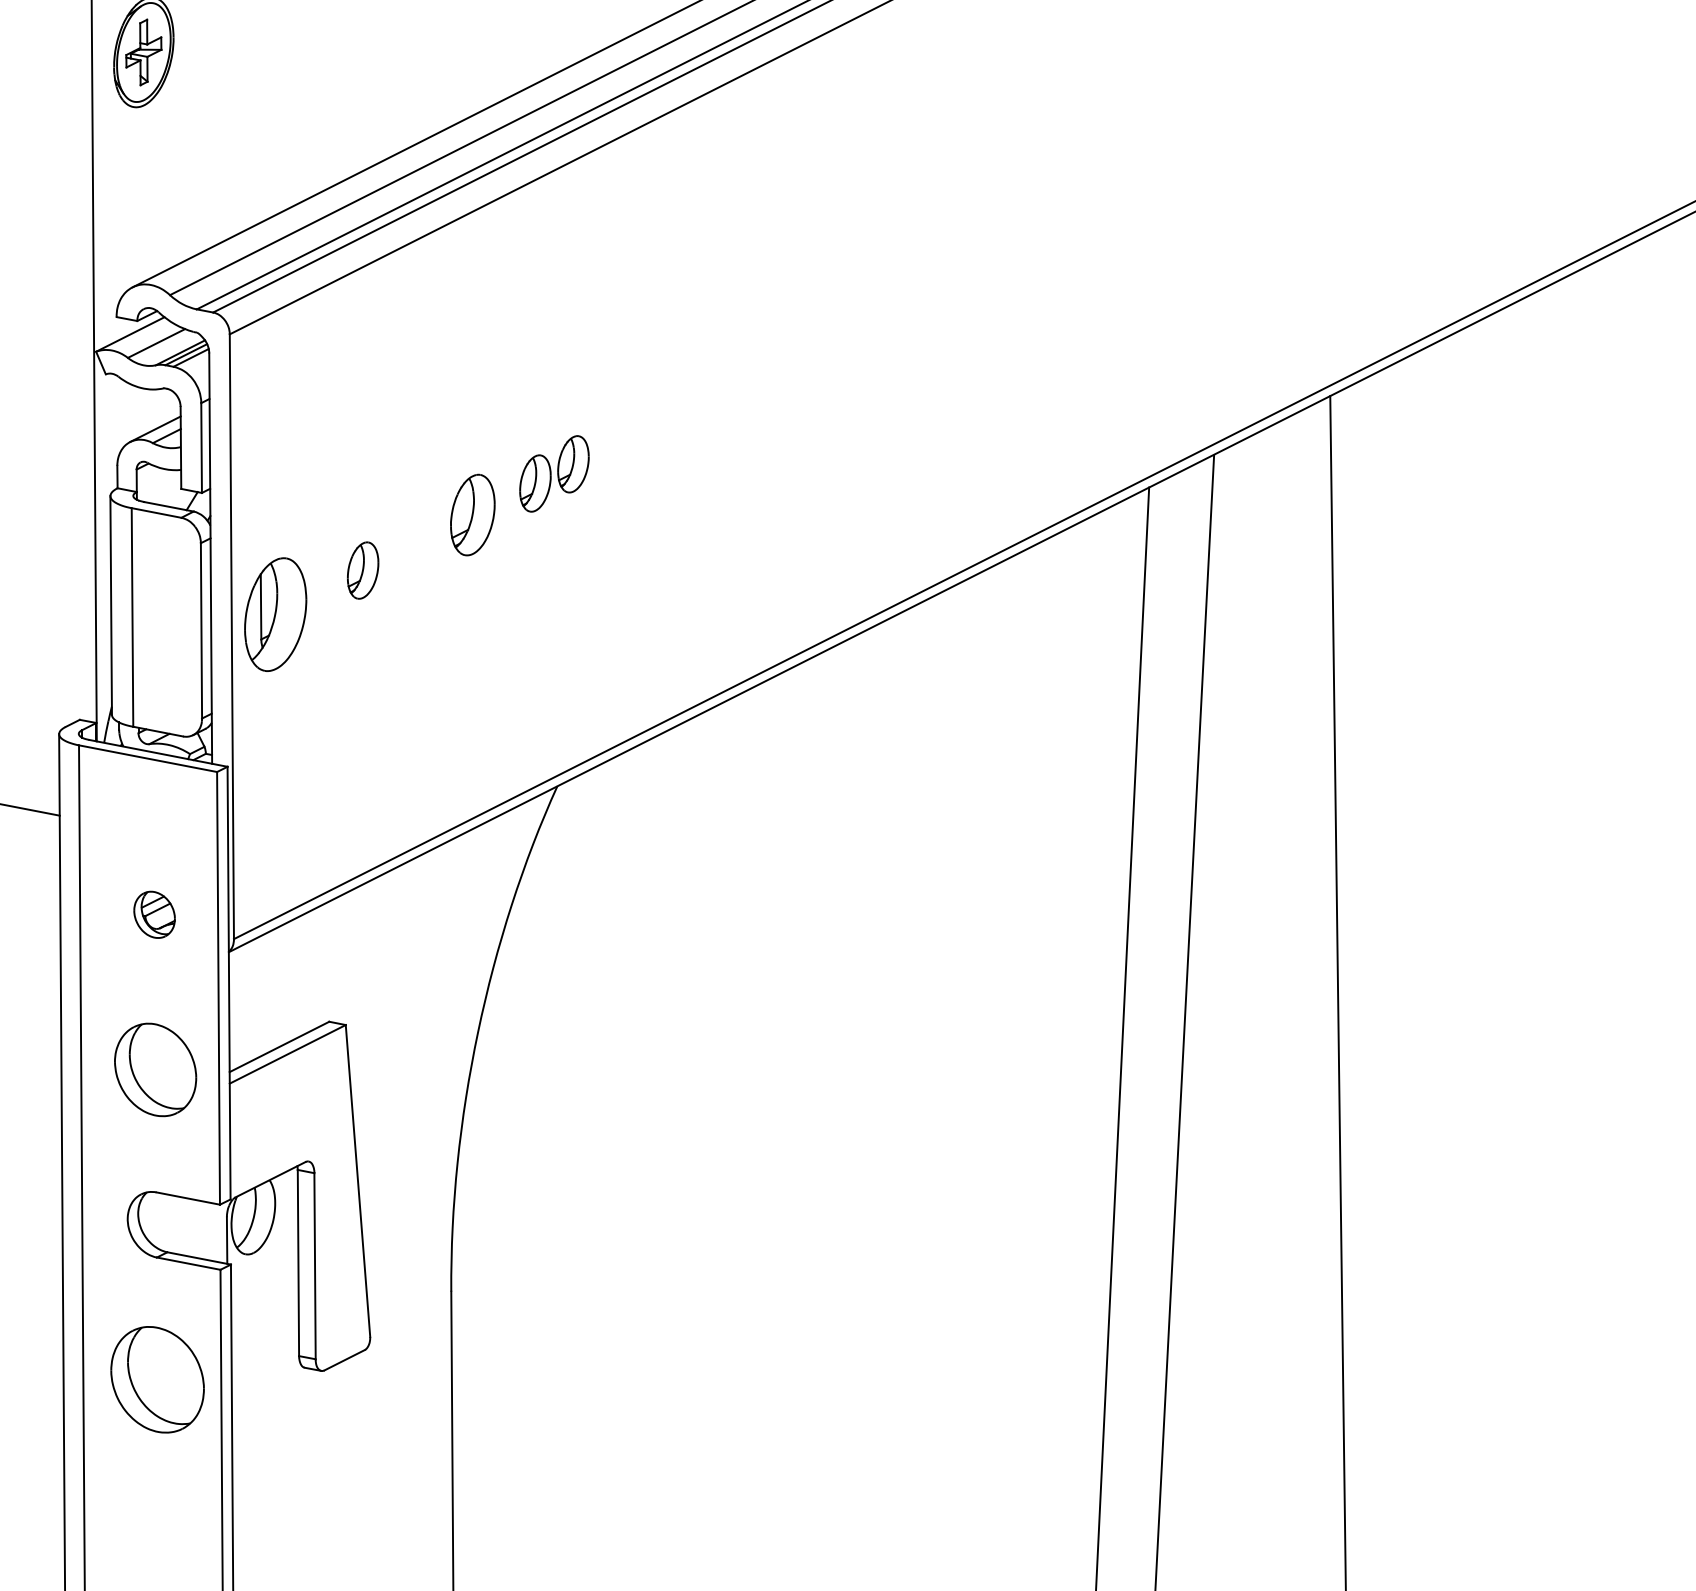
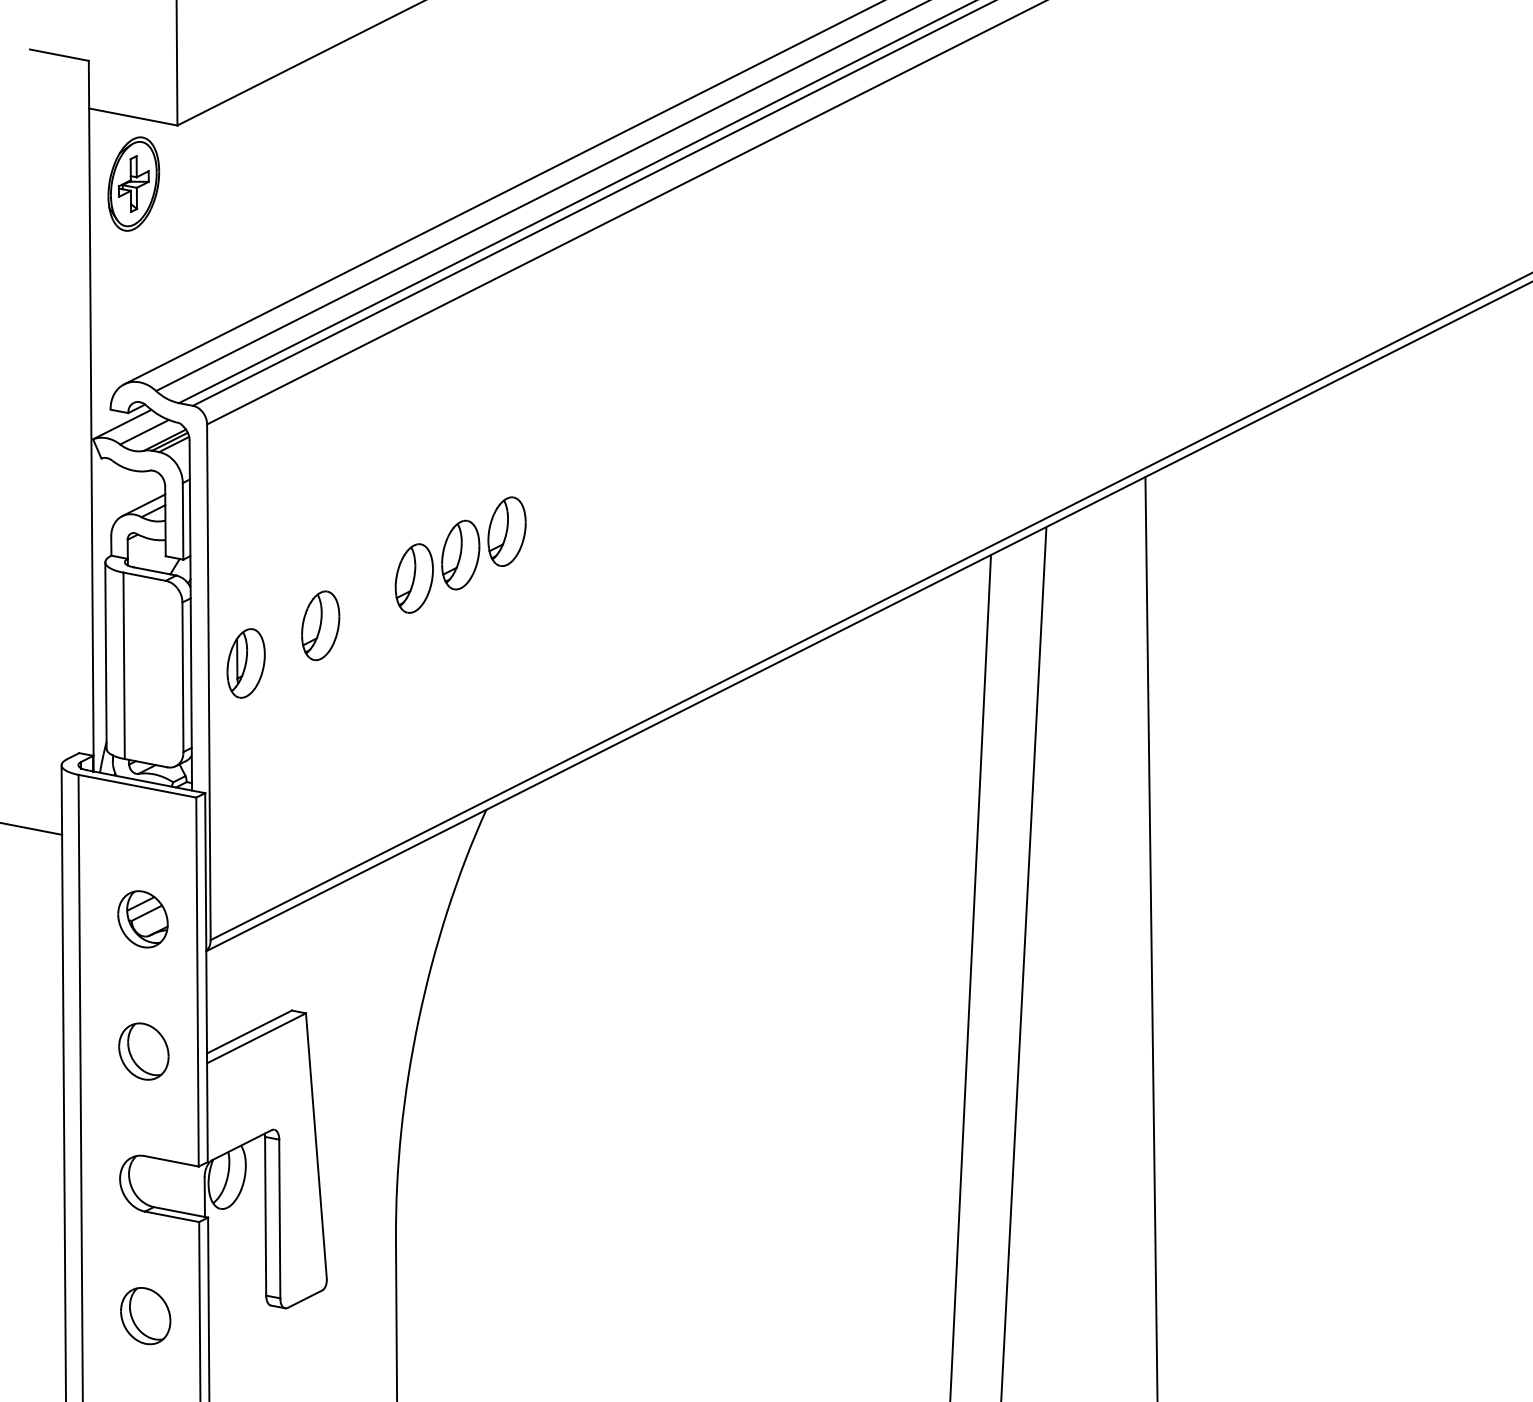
part: (553, 473) -> (483, 543), size x1.43
part: (362, 570) -> (320, 625), size x1.43
part: (274, 614) -> (245, 663), size x0.71
part: (154, 914) -> (142, 919), size x1.43
part: (155, 1069) -> (143, 1051), size x0.71
part: (157, 1380) -> (145, 1316), size x0.62

